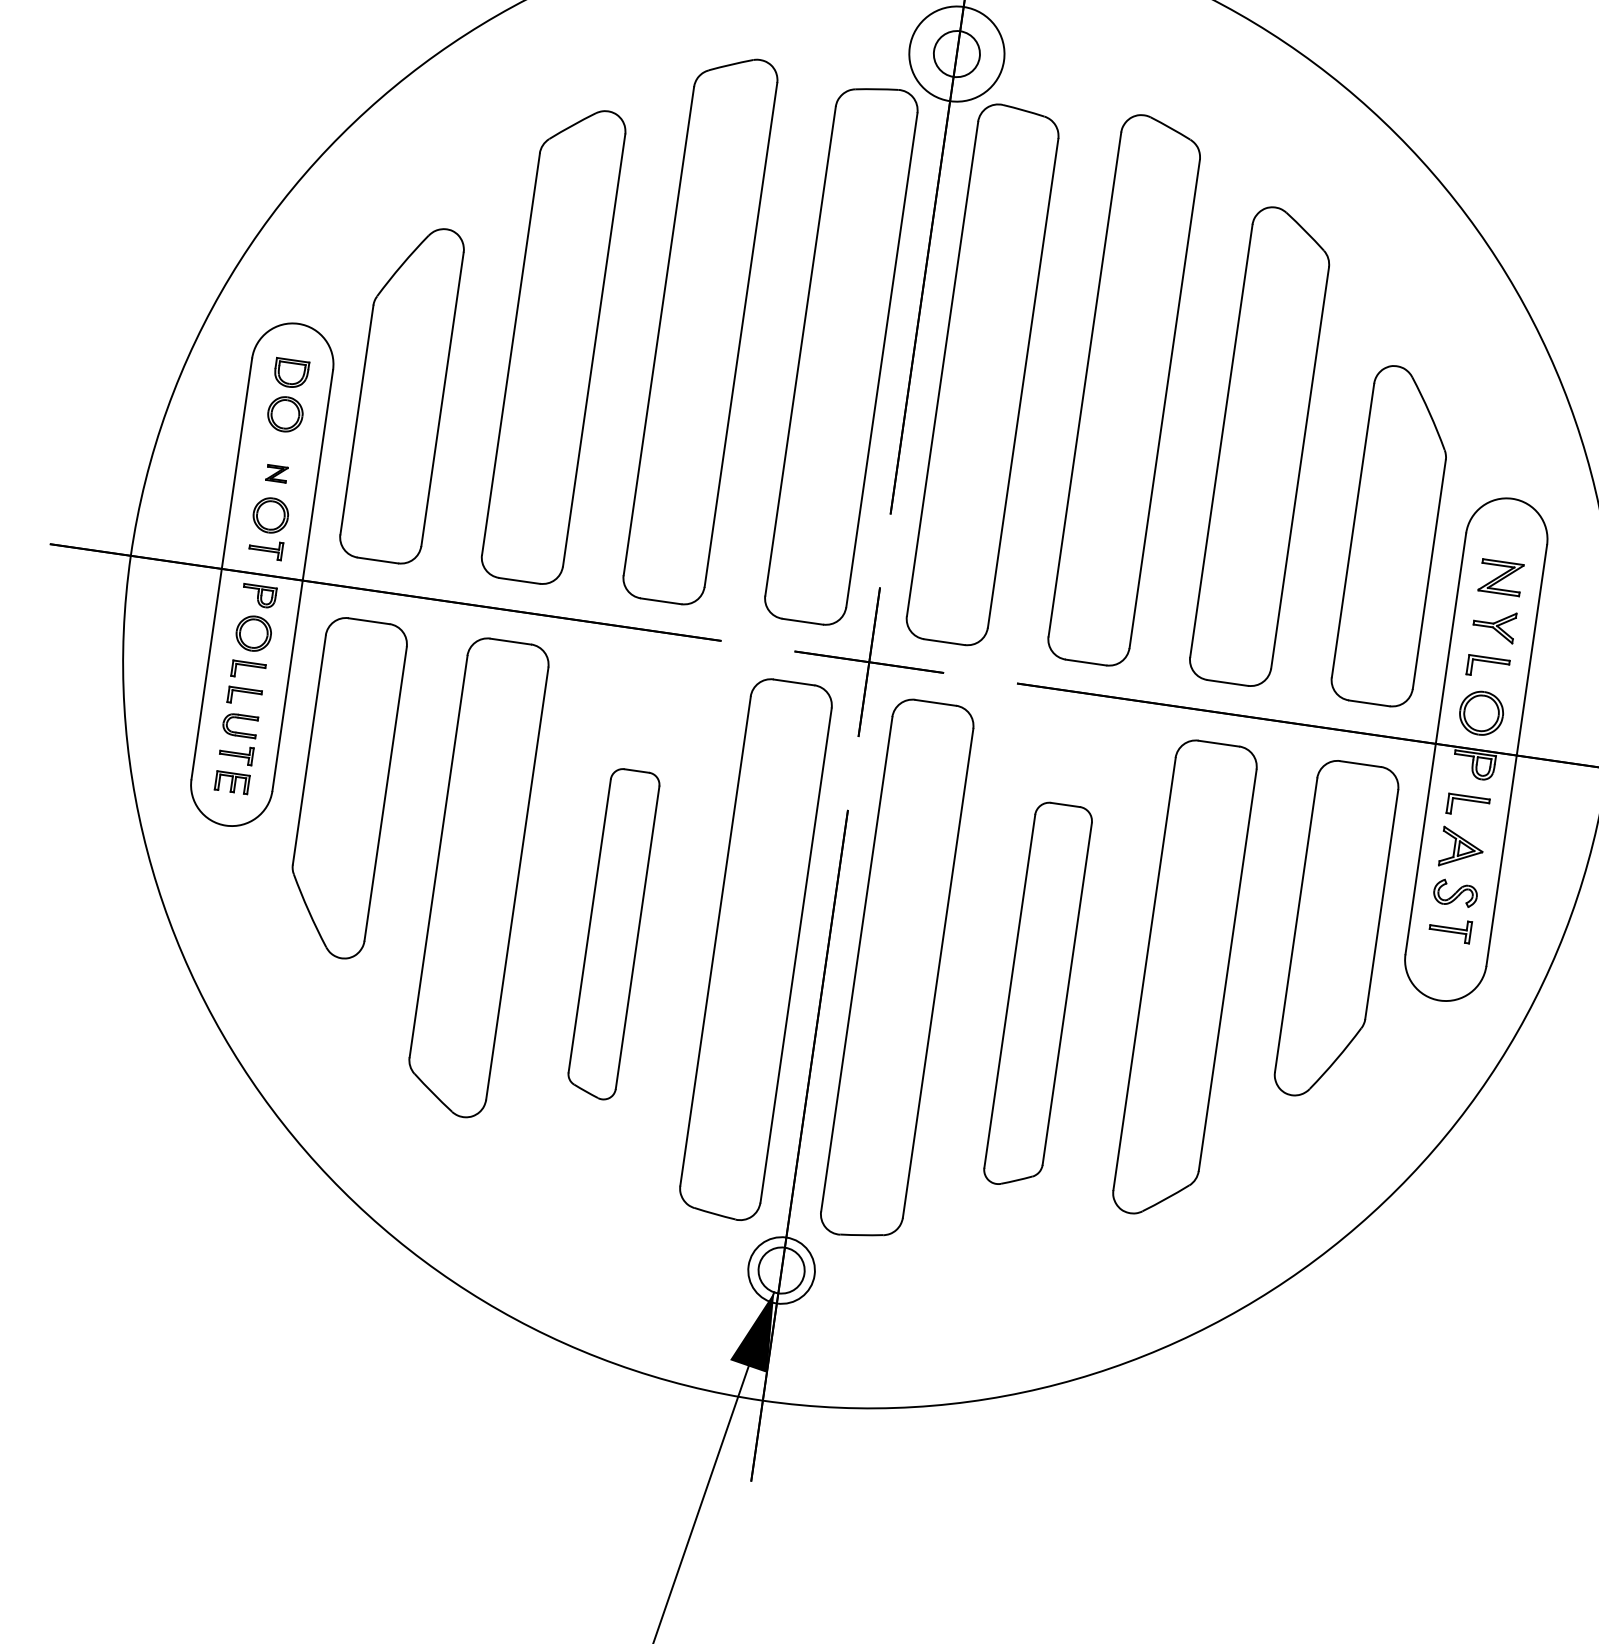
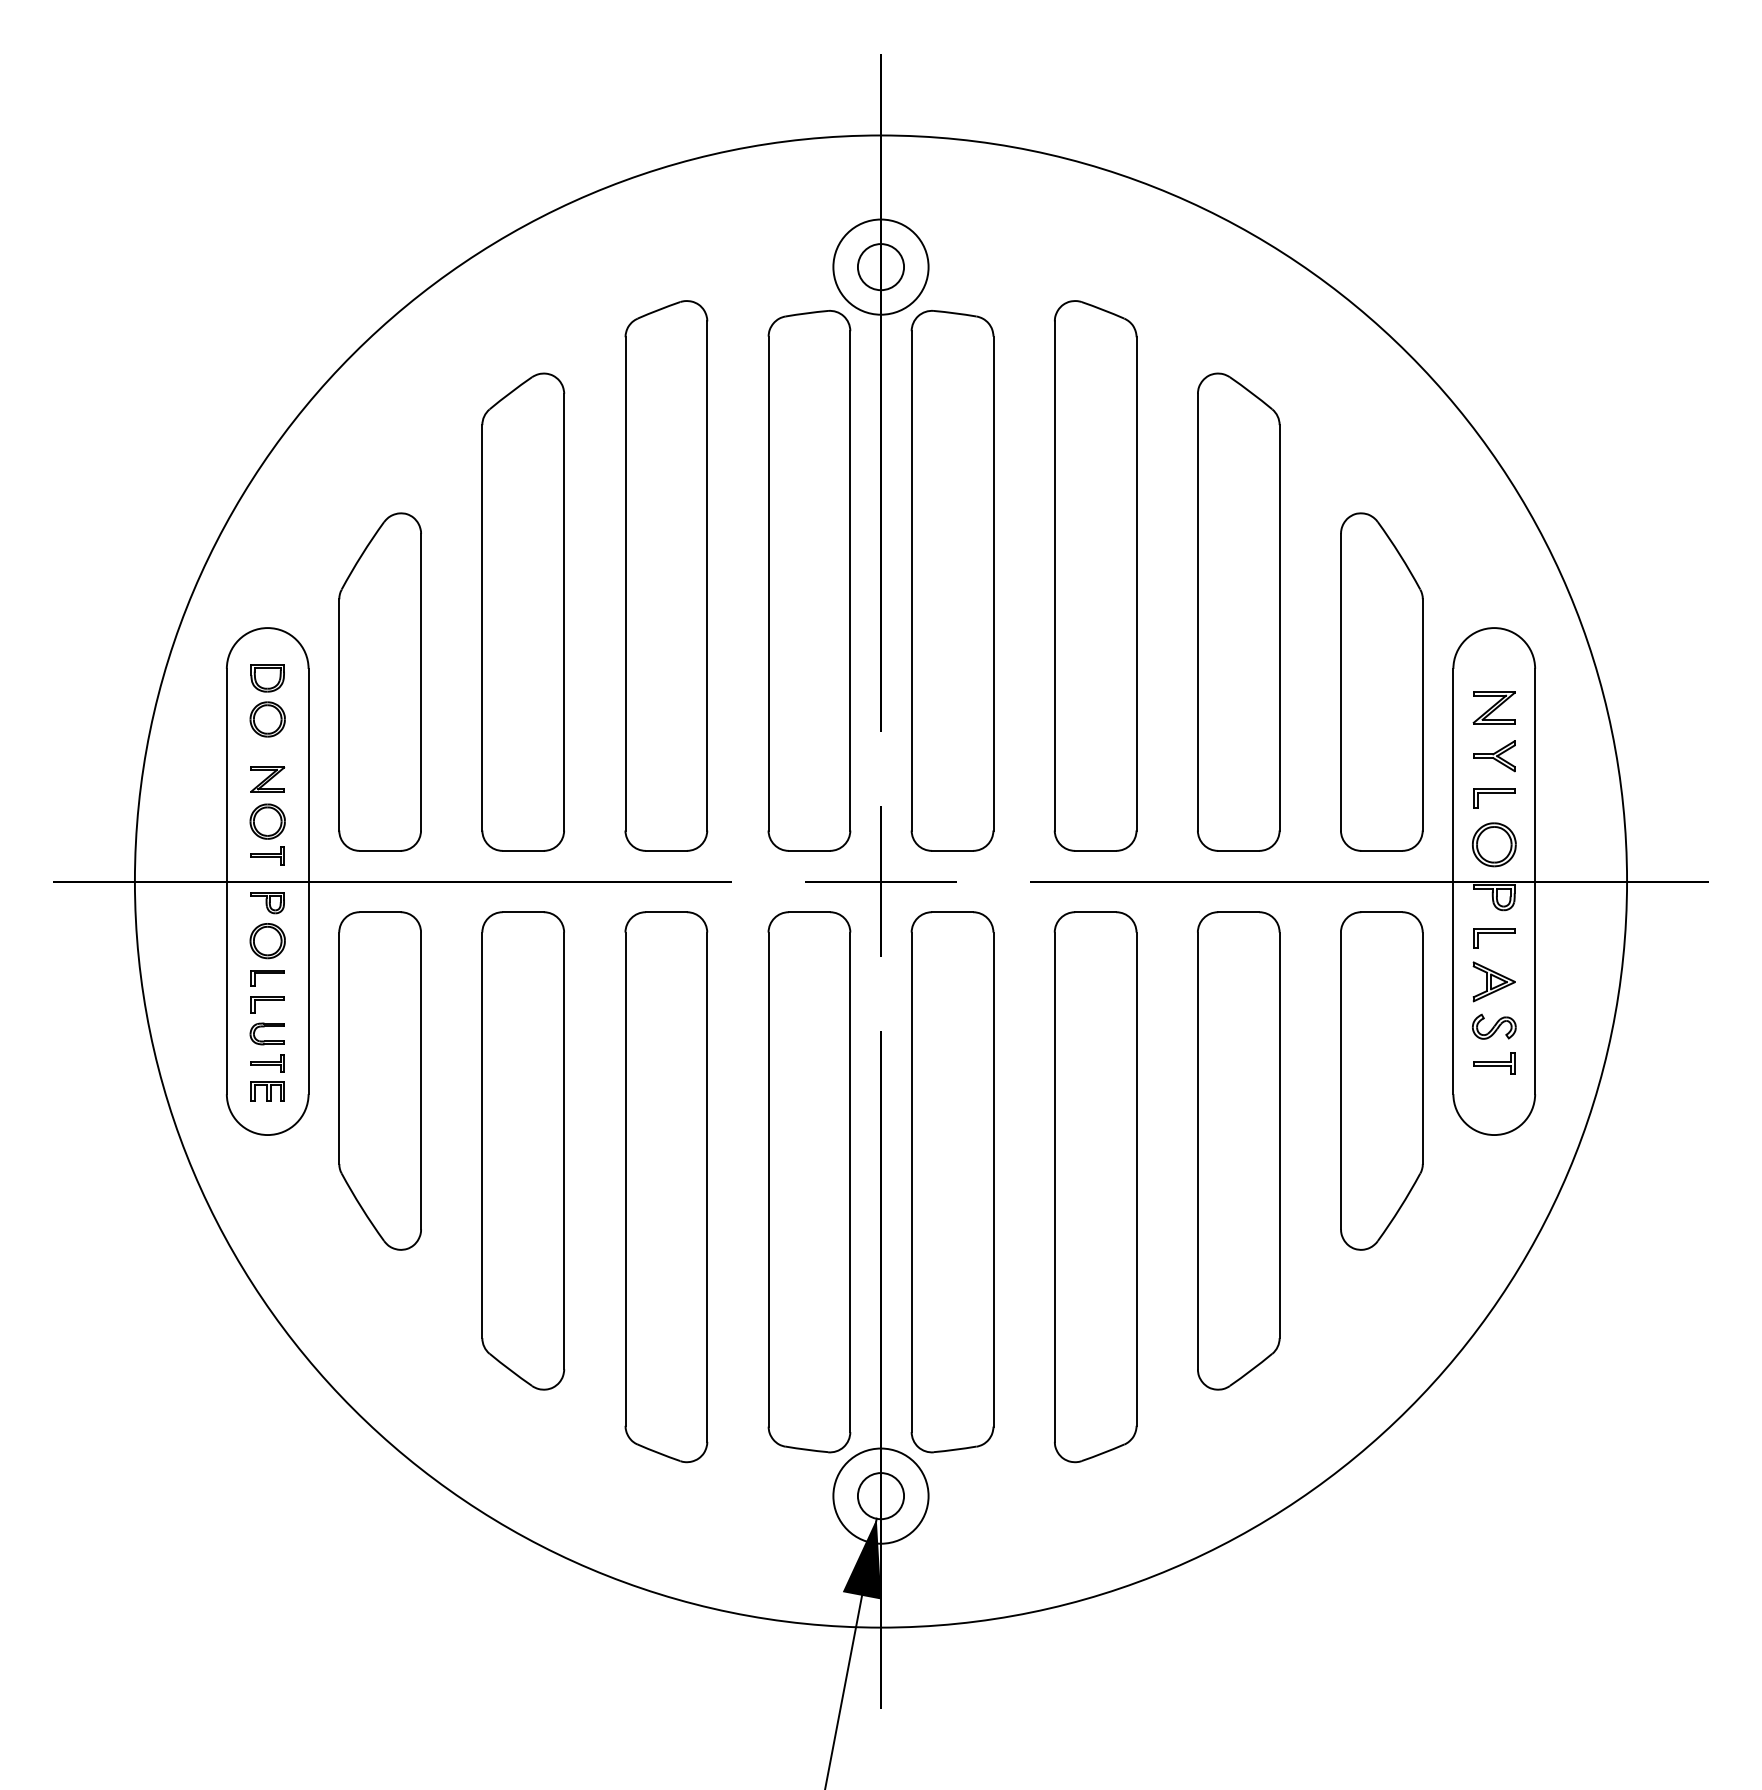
part: (276, 473) -> (267, 779), size x1.67
part: (613, 934) -> (666, 1187), size x1.67
part: (1037, 995) -> (1095, 1187), size x1.43
circle: (781, 1269) -> (880, 1495), size x1.43

